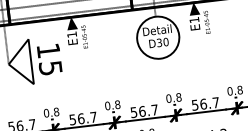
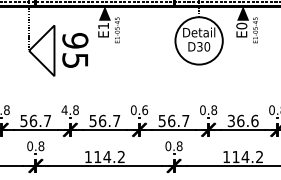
text: (194, 19) -> (241, 25), E1 -> E0
text: (48, 50) -> (75, 40), 15 -> 95
text: (205, 103) -> (243, 120), 56.7 -> 36.6
text: (117, 104) -> (145, 109), 0.8 -> 0.6
text: (46, 113) -> (64, 110), 0.8 -> 4.8

